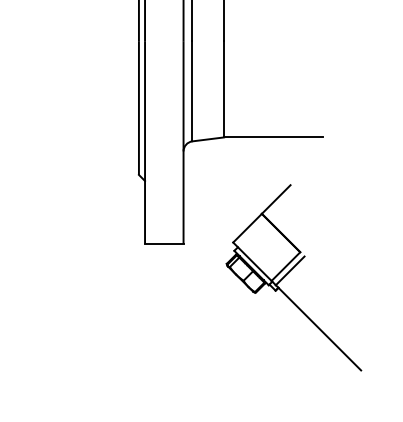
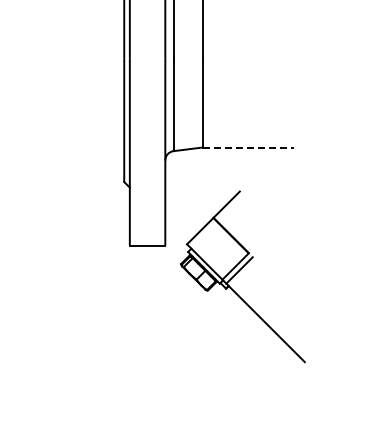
line: (273, 137) -> (248, 147), solid -> dashed
part: (293, 277) -> (242, 276), moved

